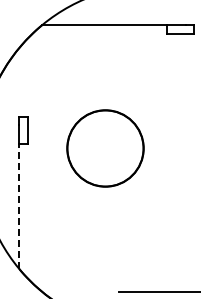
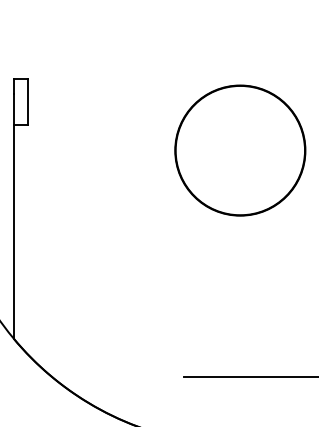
circle: (105, 148) -> (240, 150), moved
line: (19, 206) -> (14, 232), dashed -> solid

